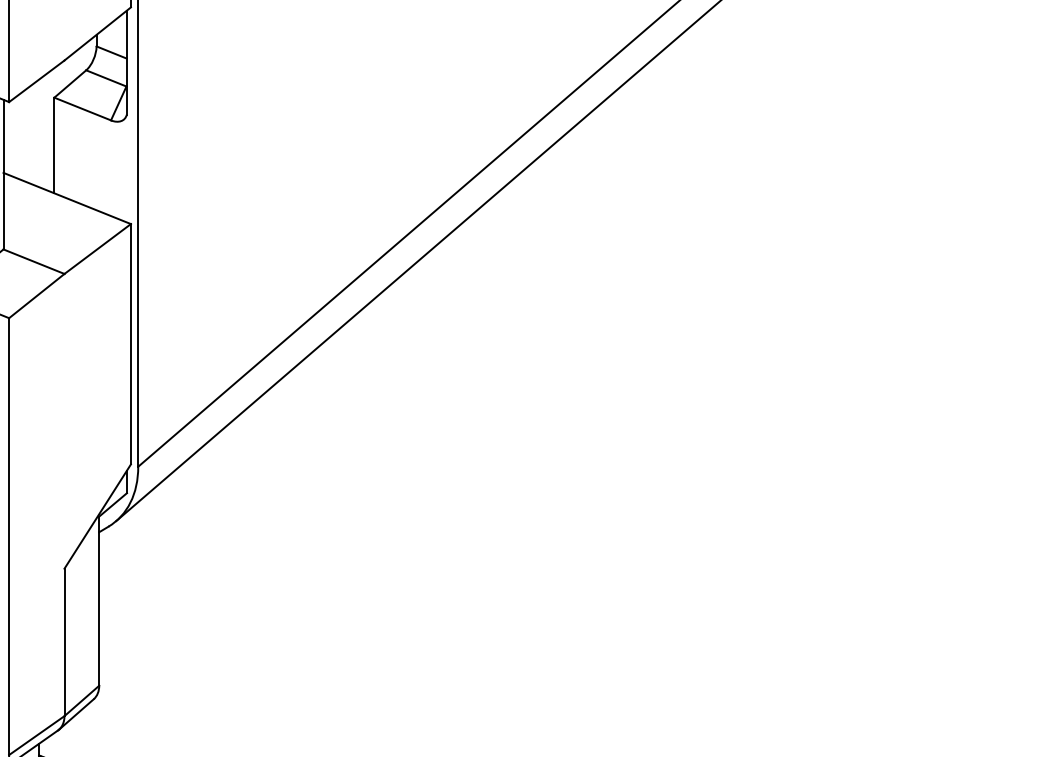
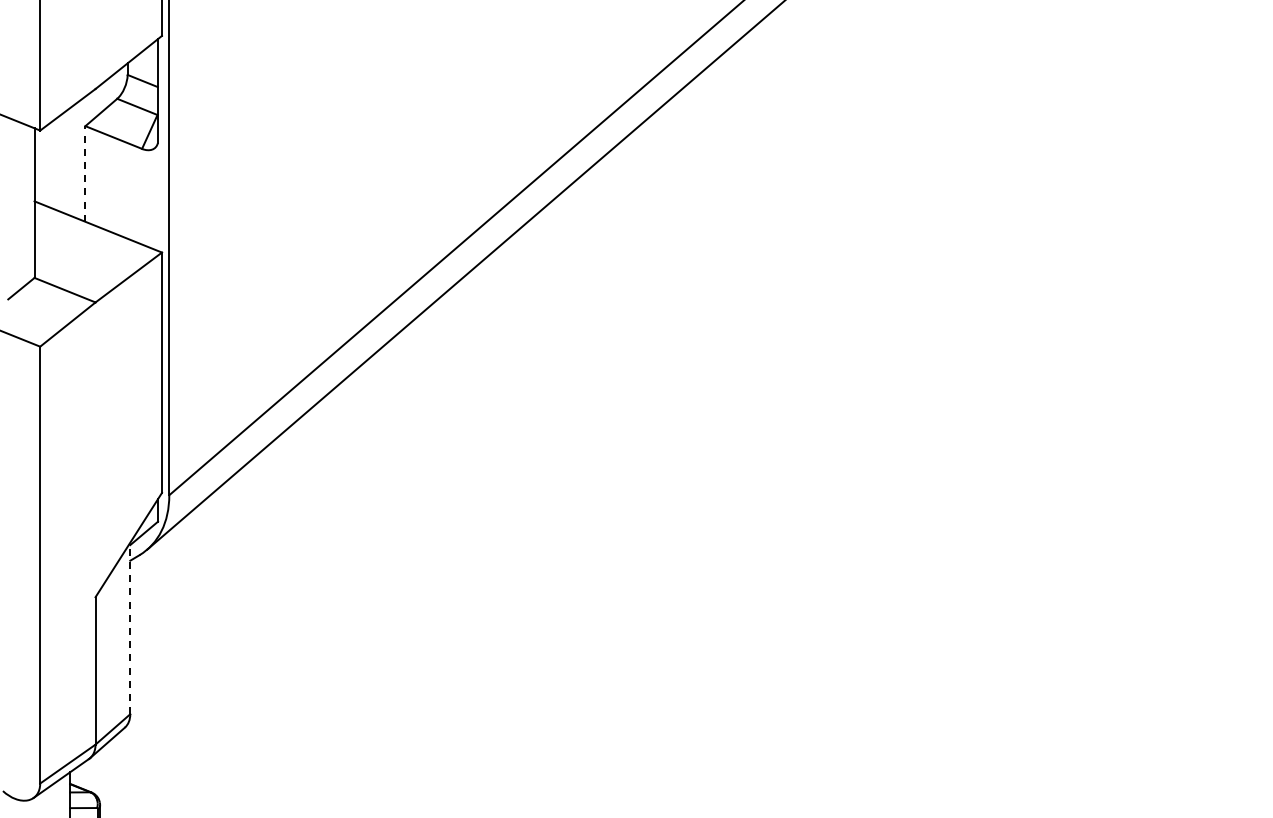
line: (54, 145) -> (85, 173), solid -> dashed
line: (99, 601) -> (130, 629), solid -> dashed

